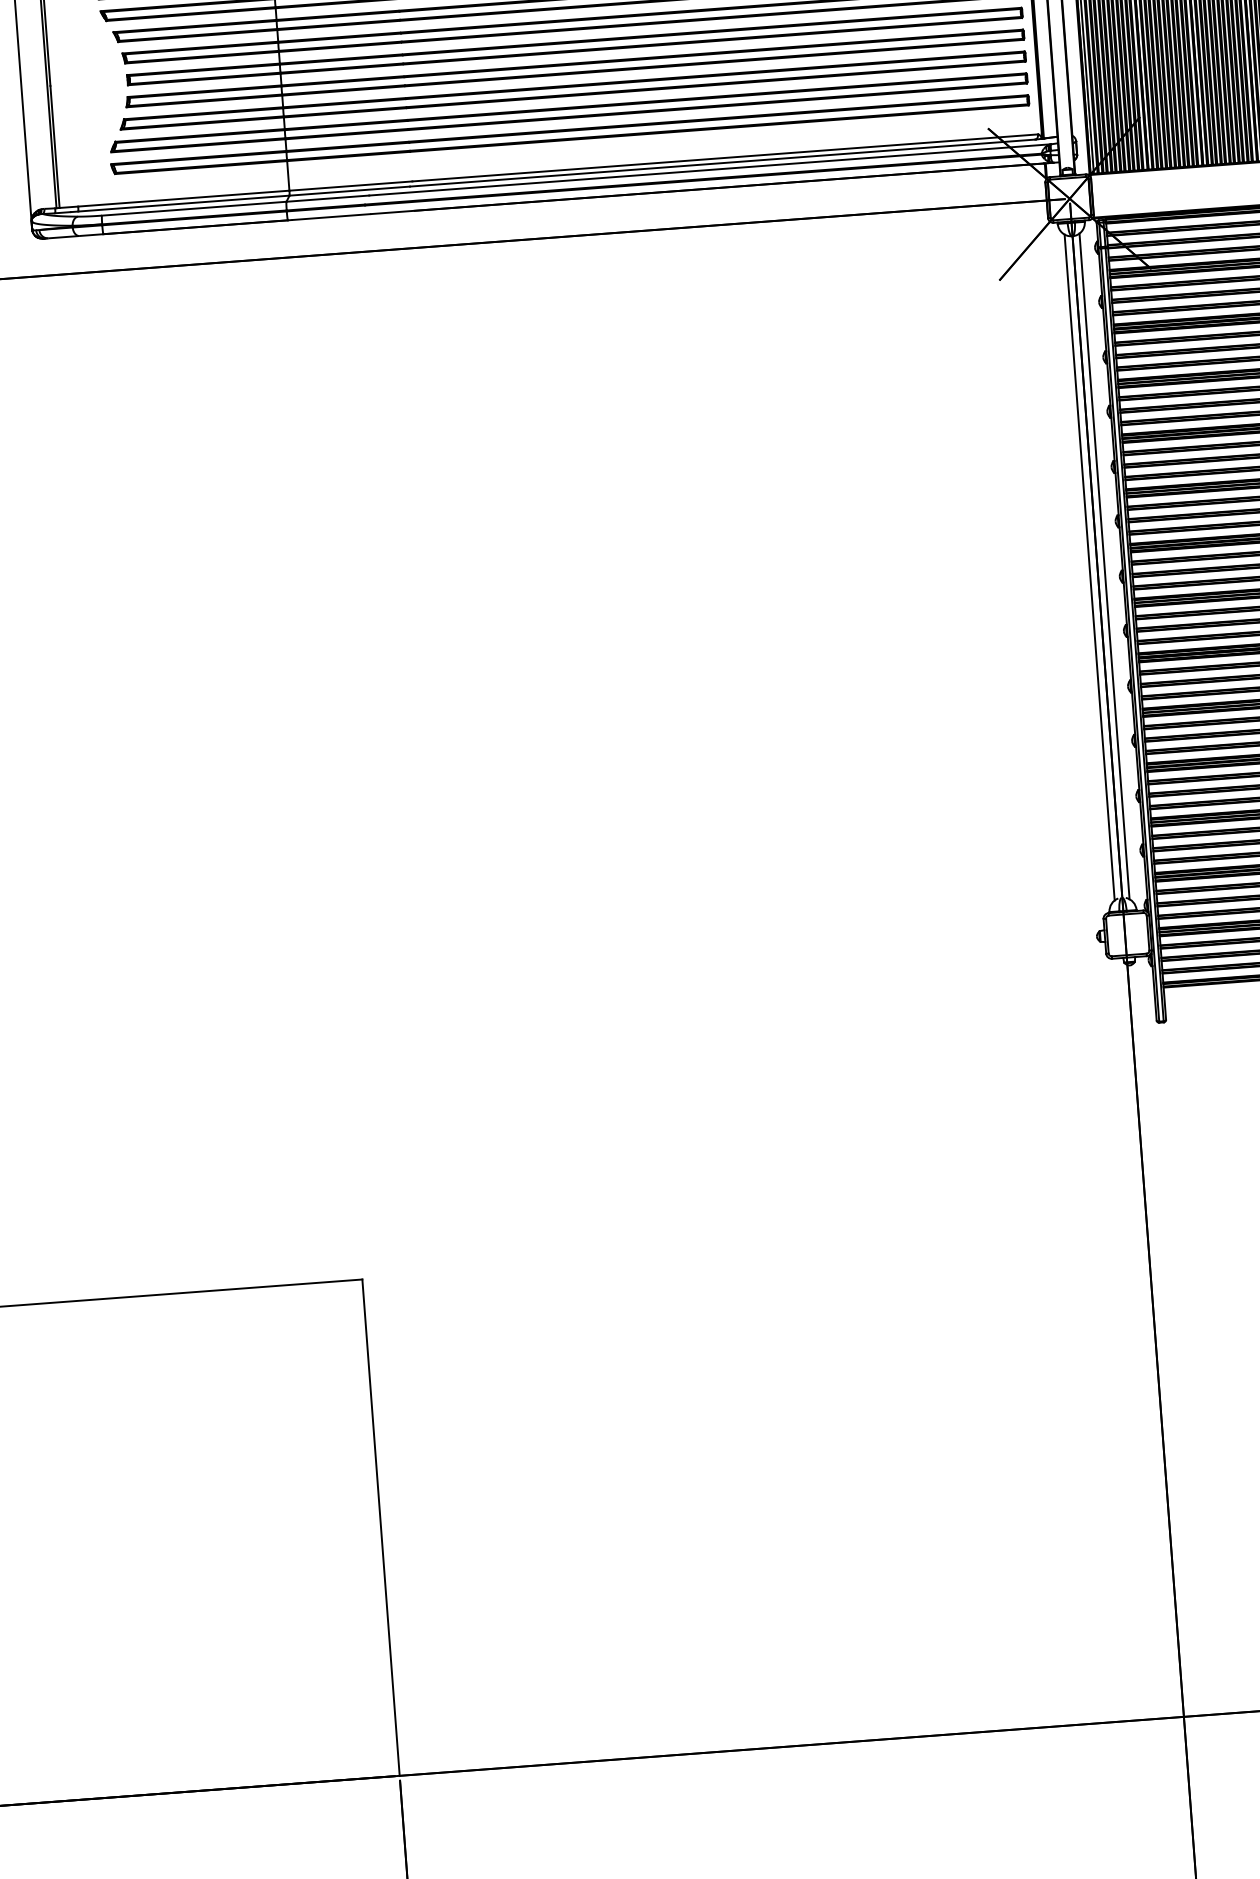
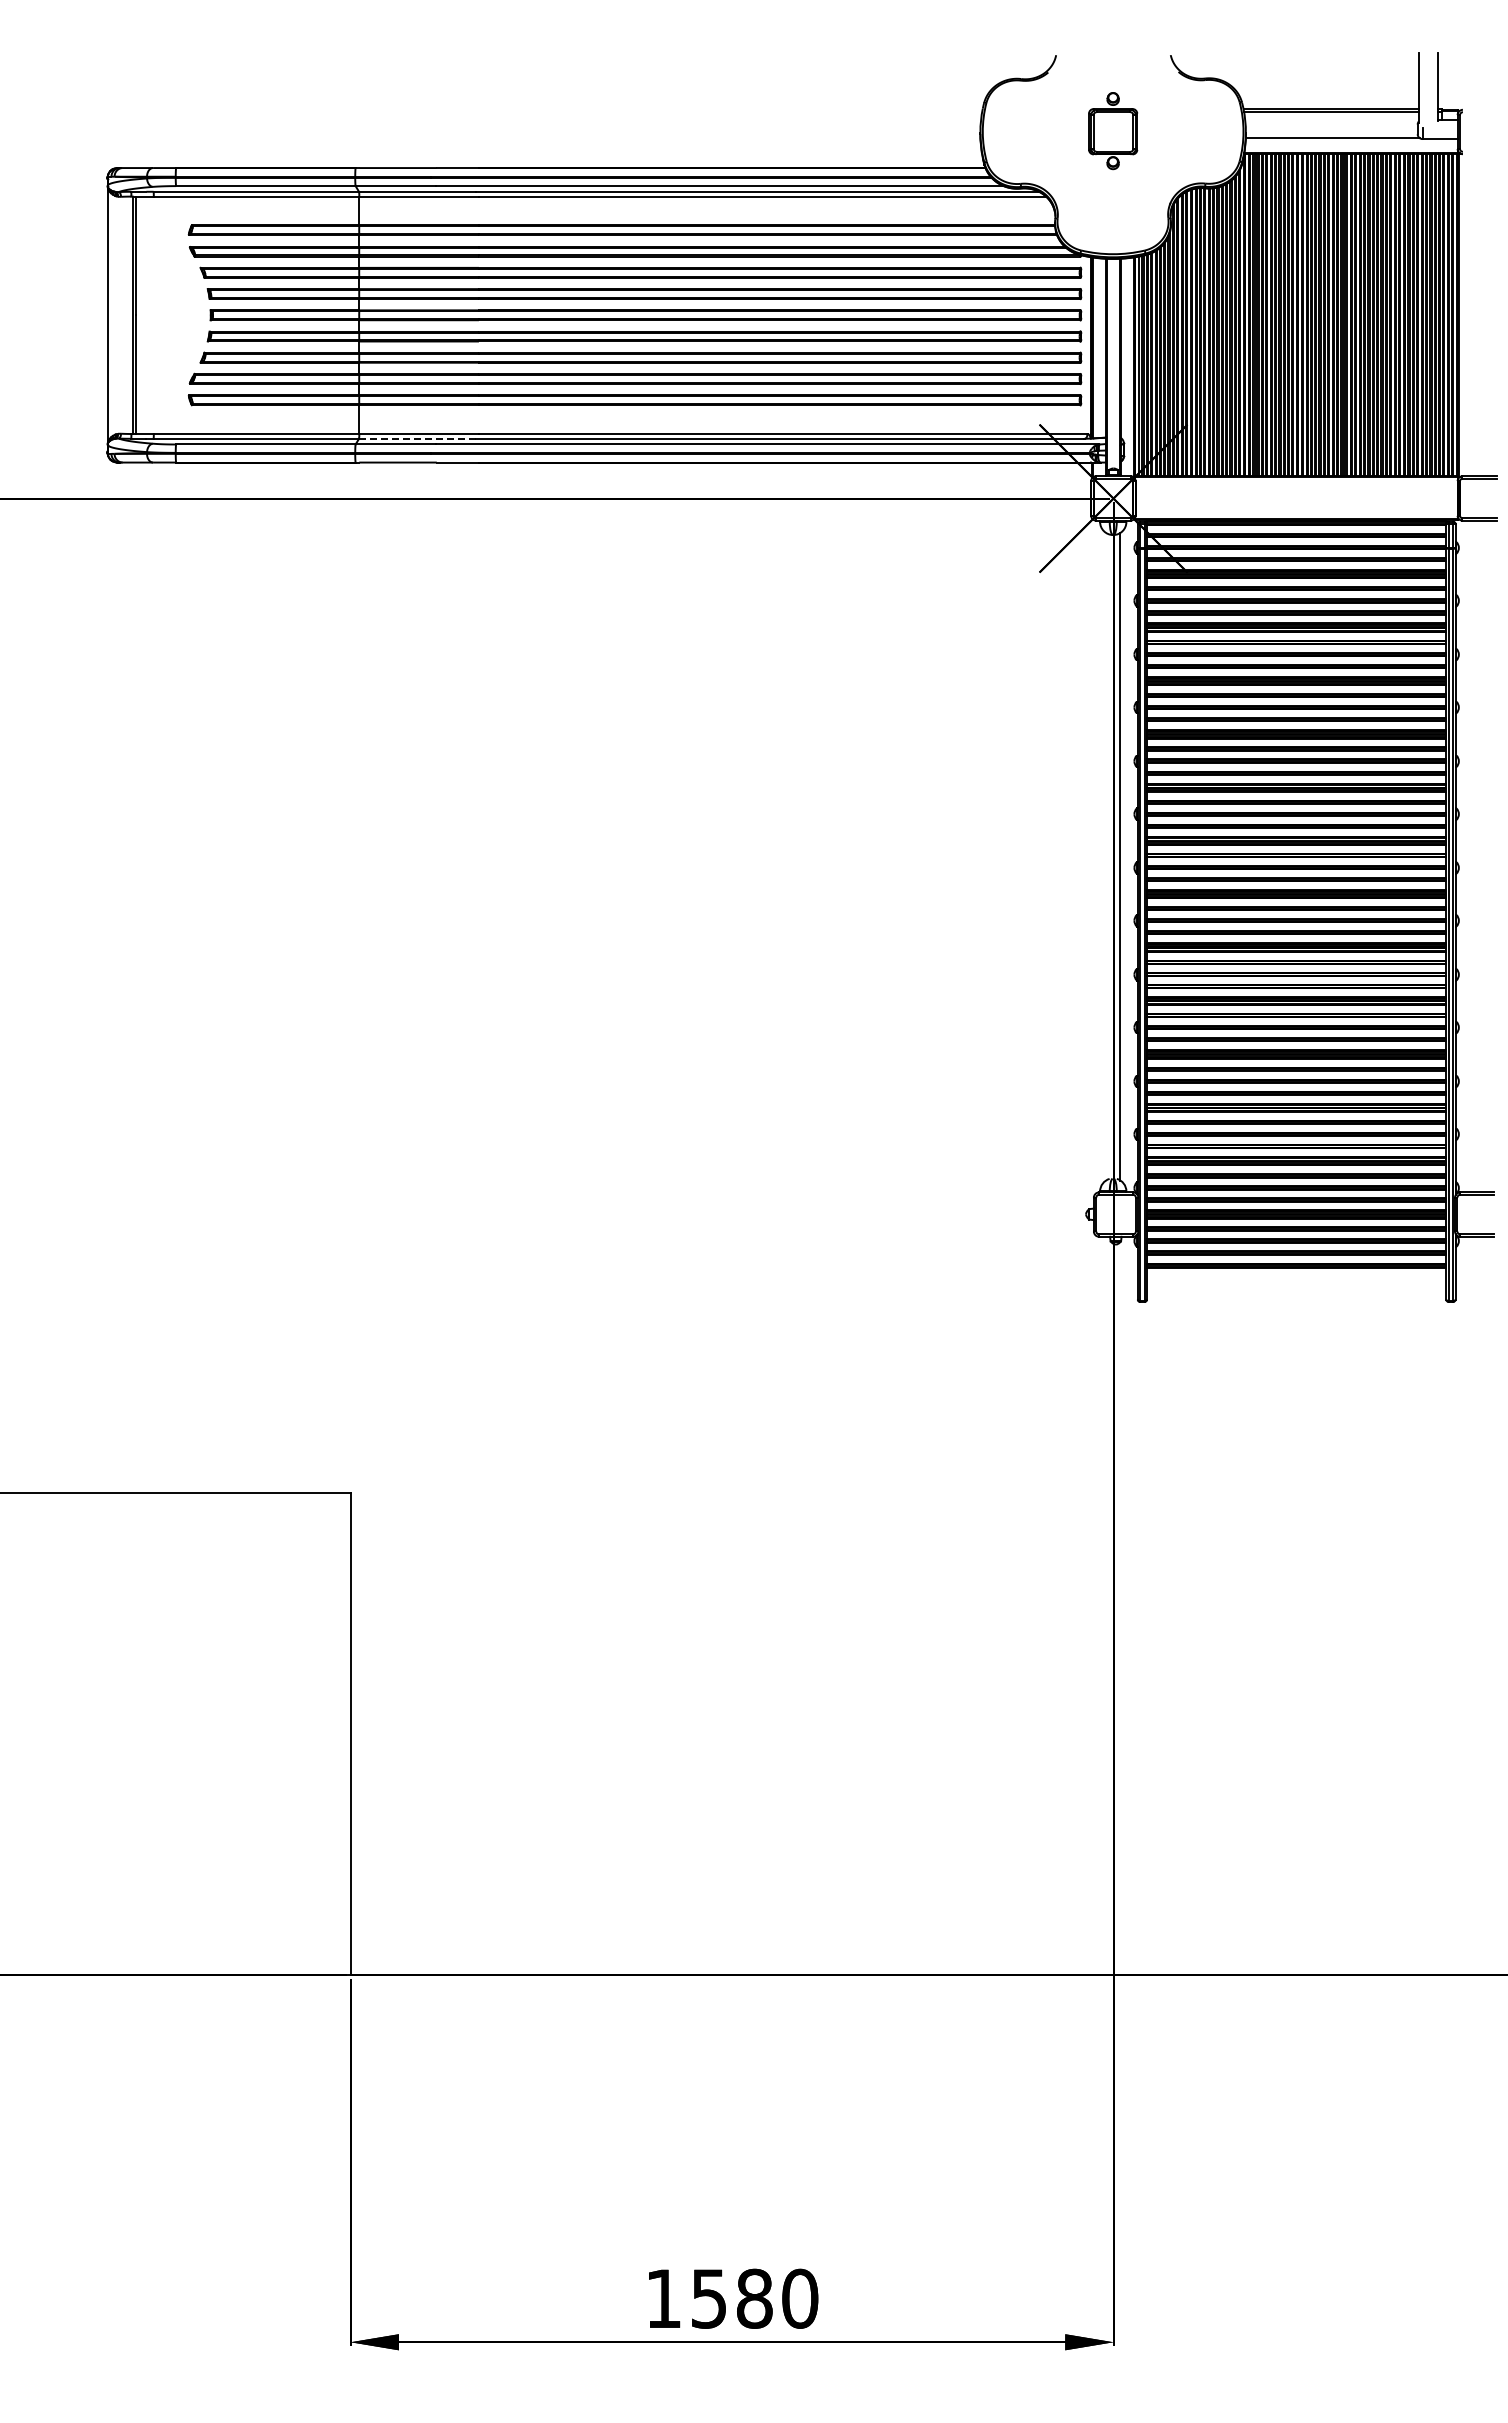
line: (349, 190) -> (417, 438), solid -> dashed
line: (1089, 567) -> (1105, 856), removed

